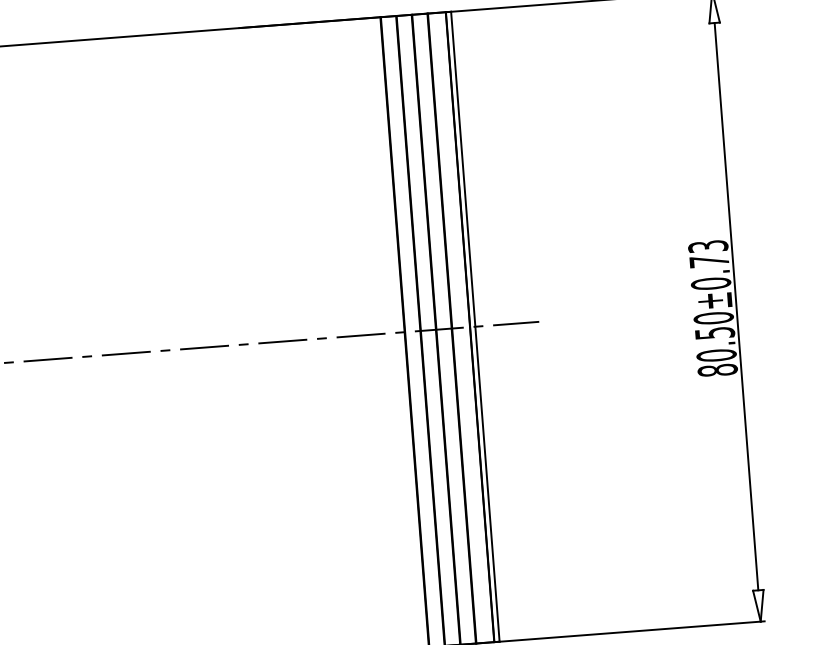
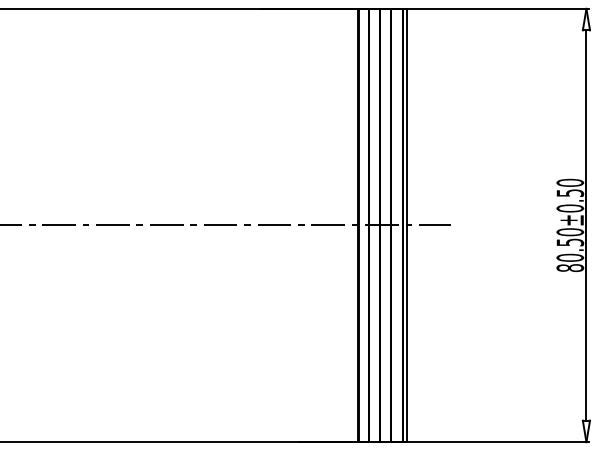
text: (709, 253) -> (570, 187), 80.50±0.73 -> 80.50±0.50

